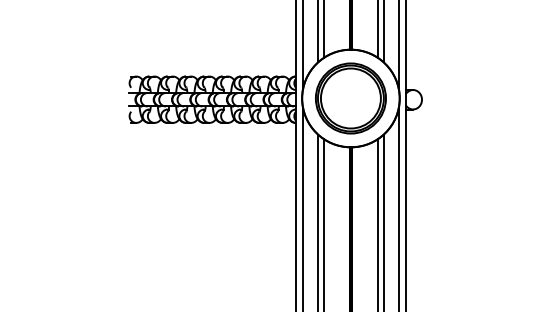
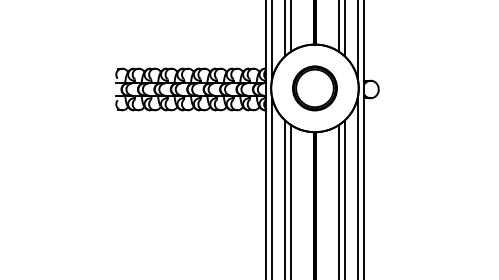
part: (350, 98) -> (314, 88), size x0.7

